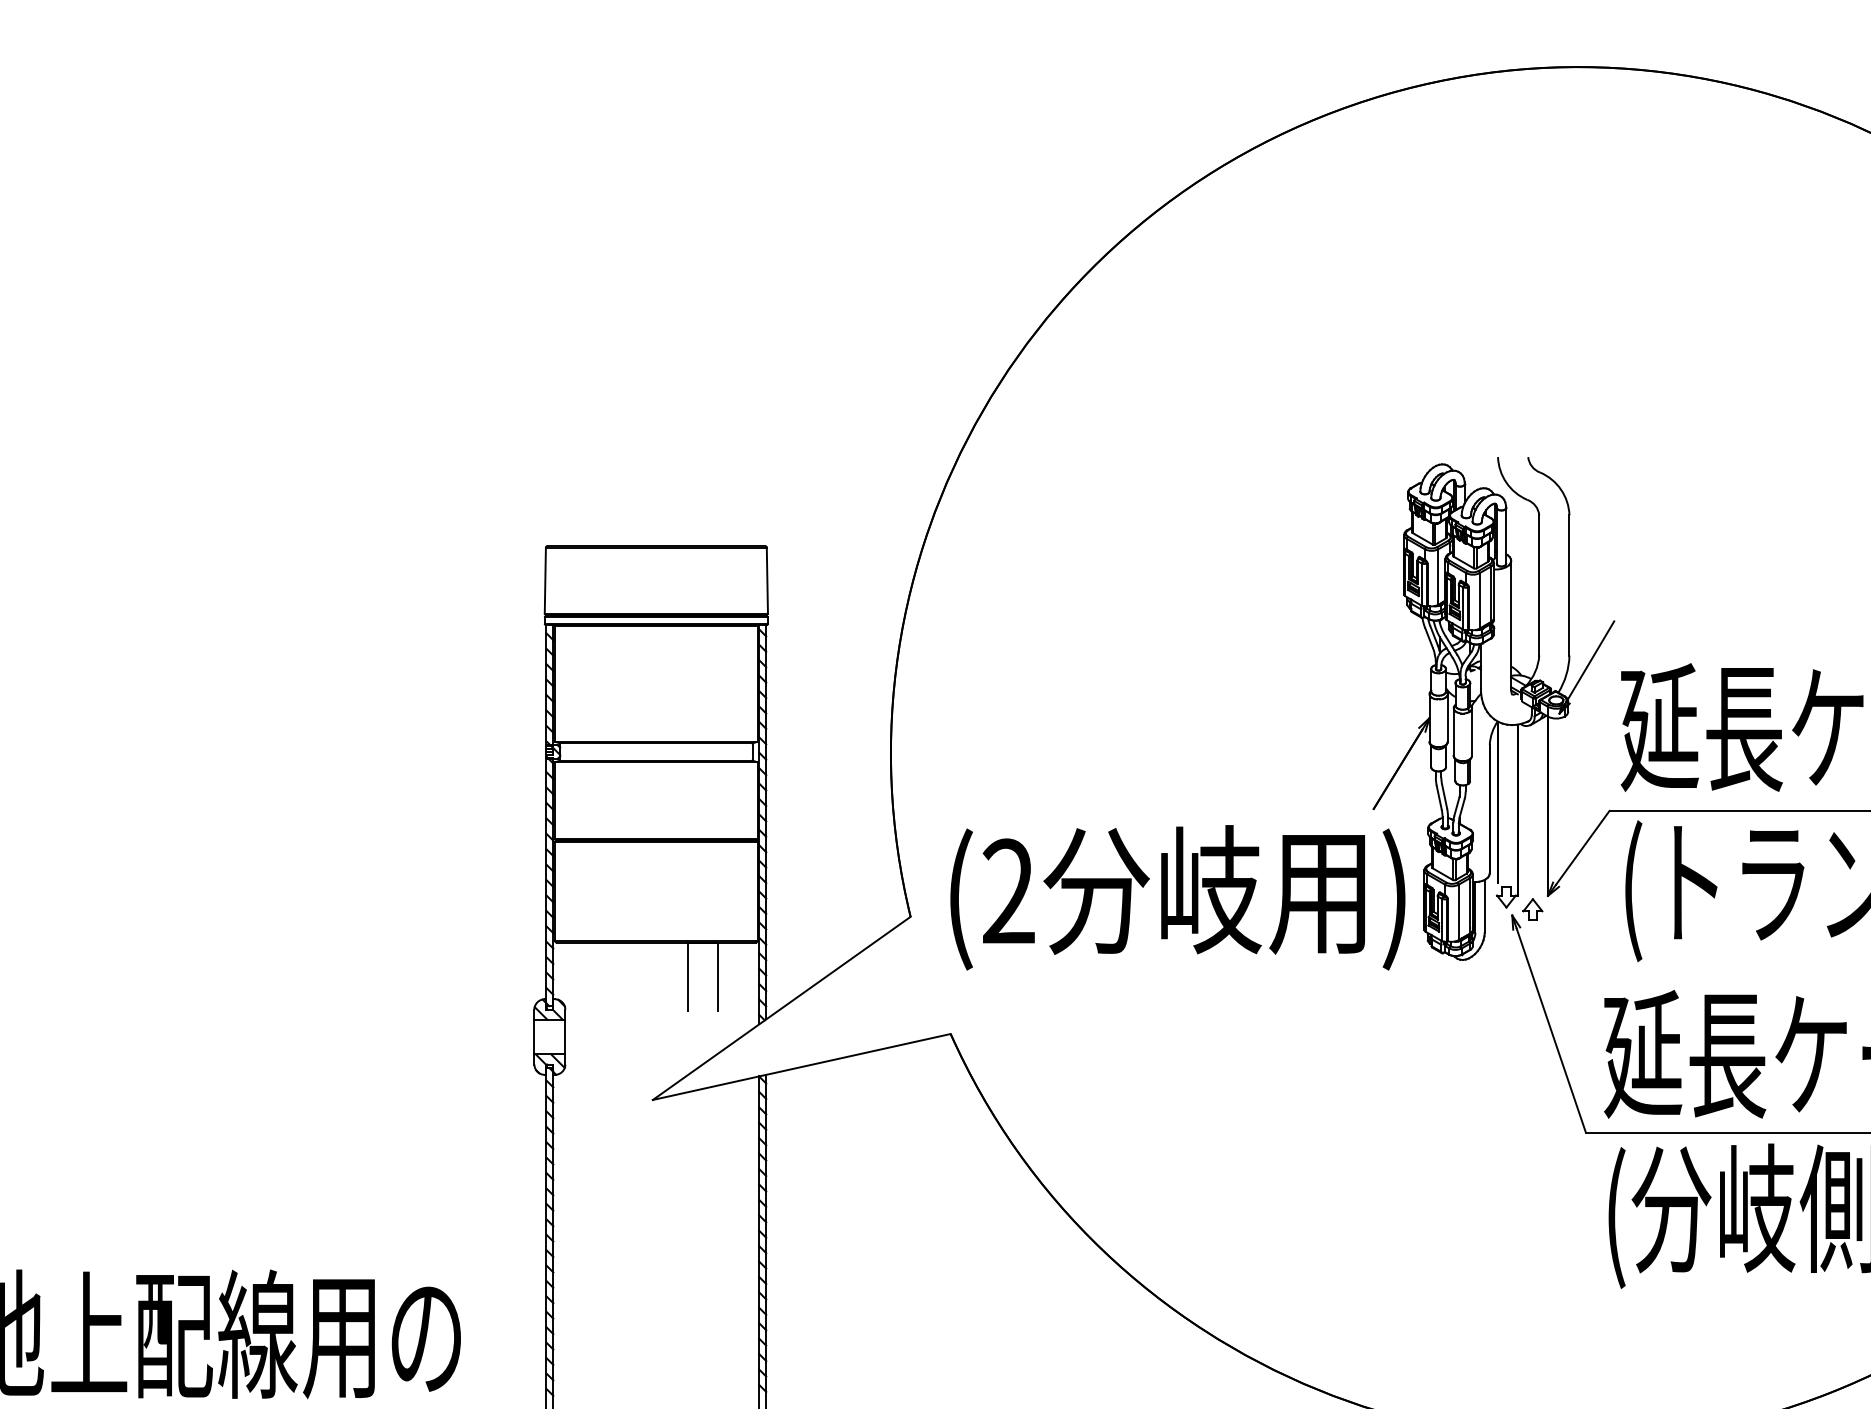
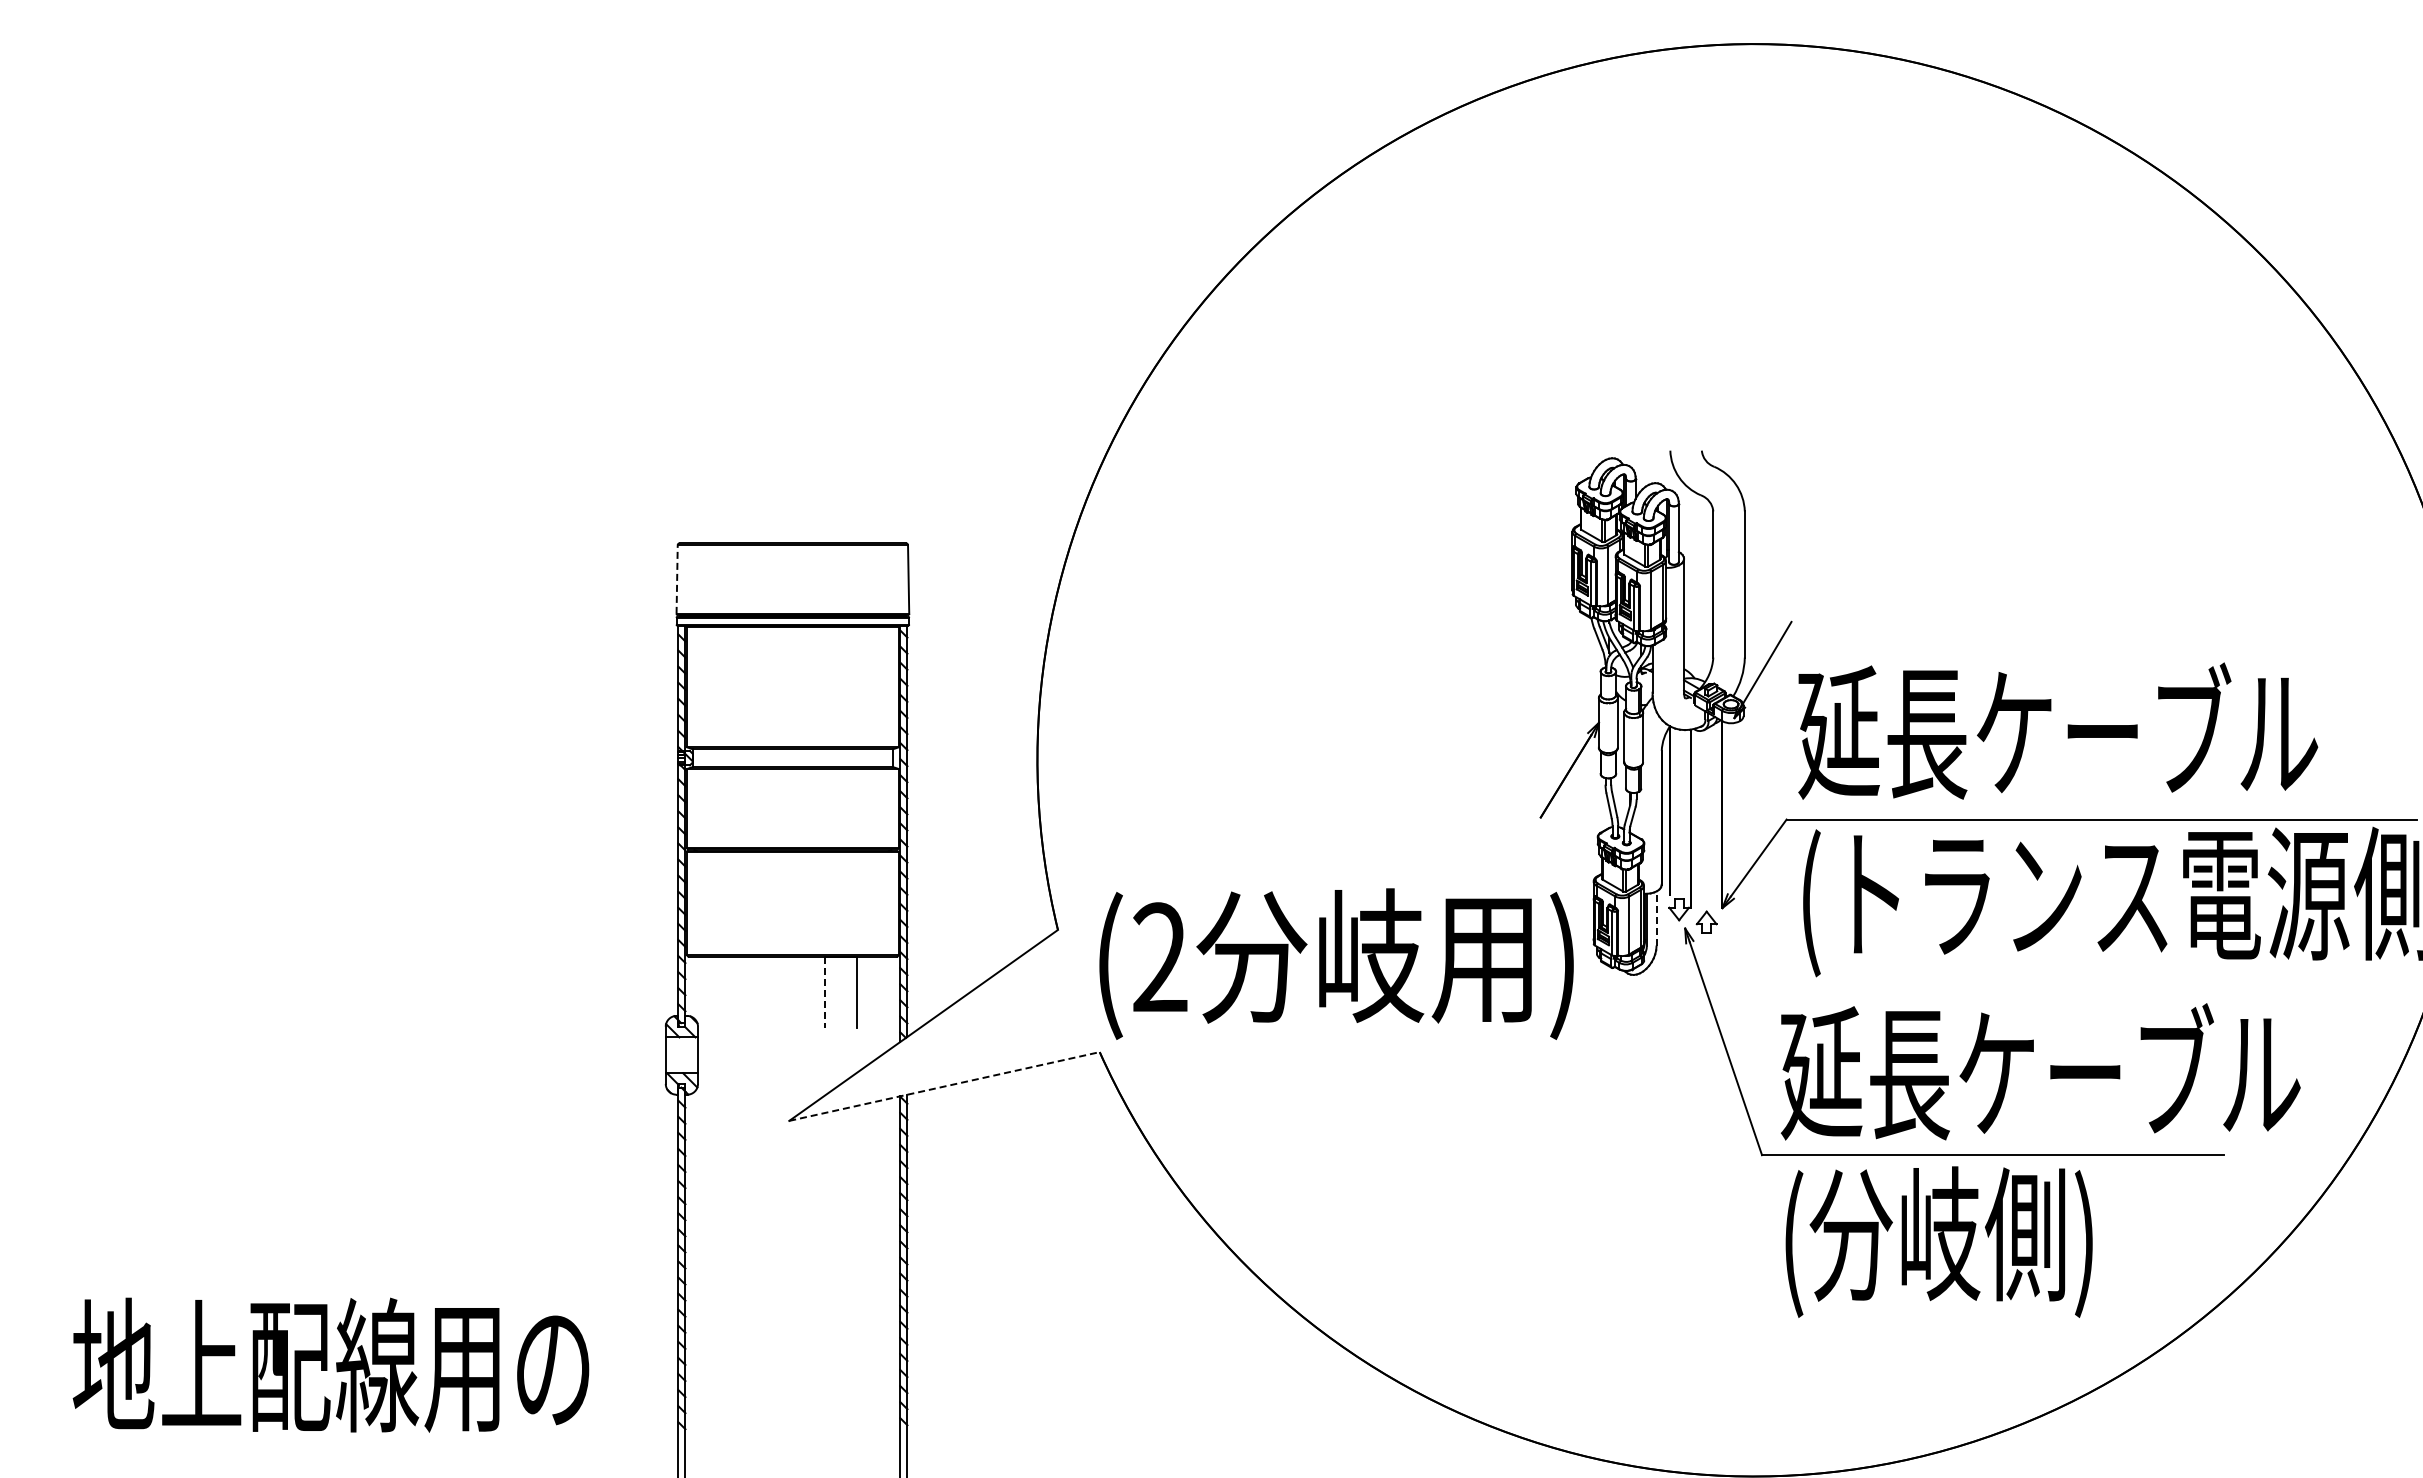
line: (545, 580) -> (677, 579), solid -> dashed
text: (1177, 897) -> (1336, 963), moved
line: (1484, 905) -> (1656, 918), solid -> dashed
line: (687, 976) -> (825, 992), solid -> dashed
line: (801, 1066) -> (944, 1086), solid -> dashed

